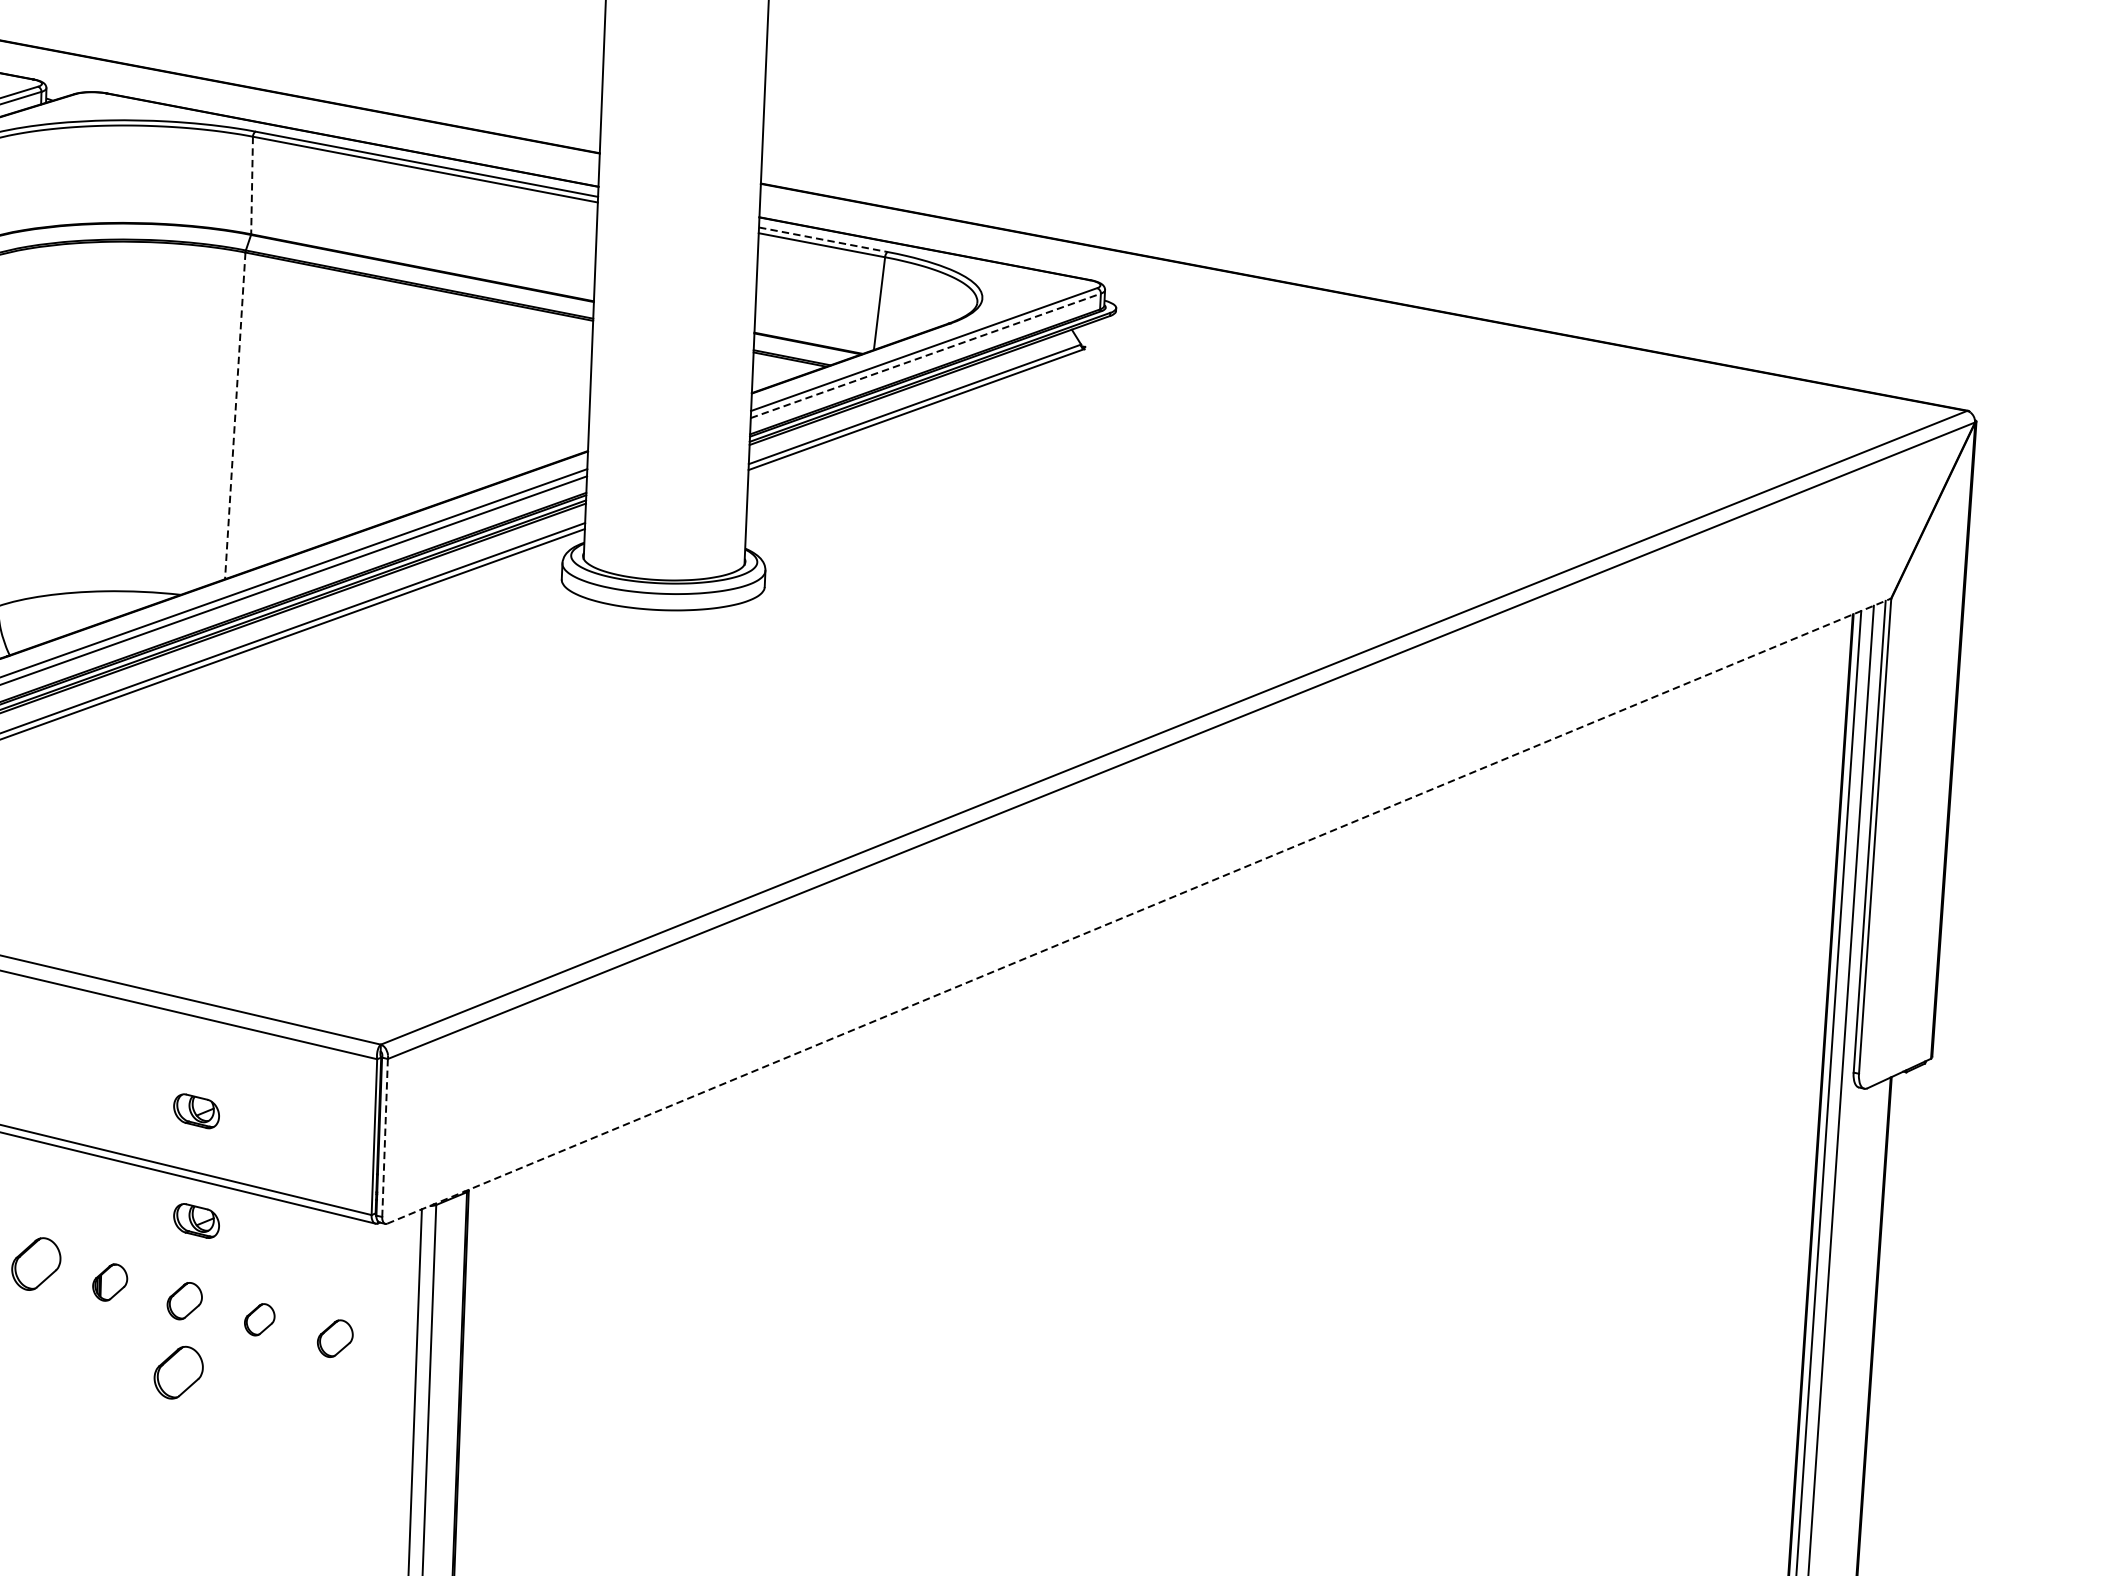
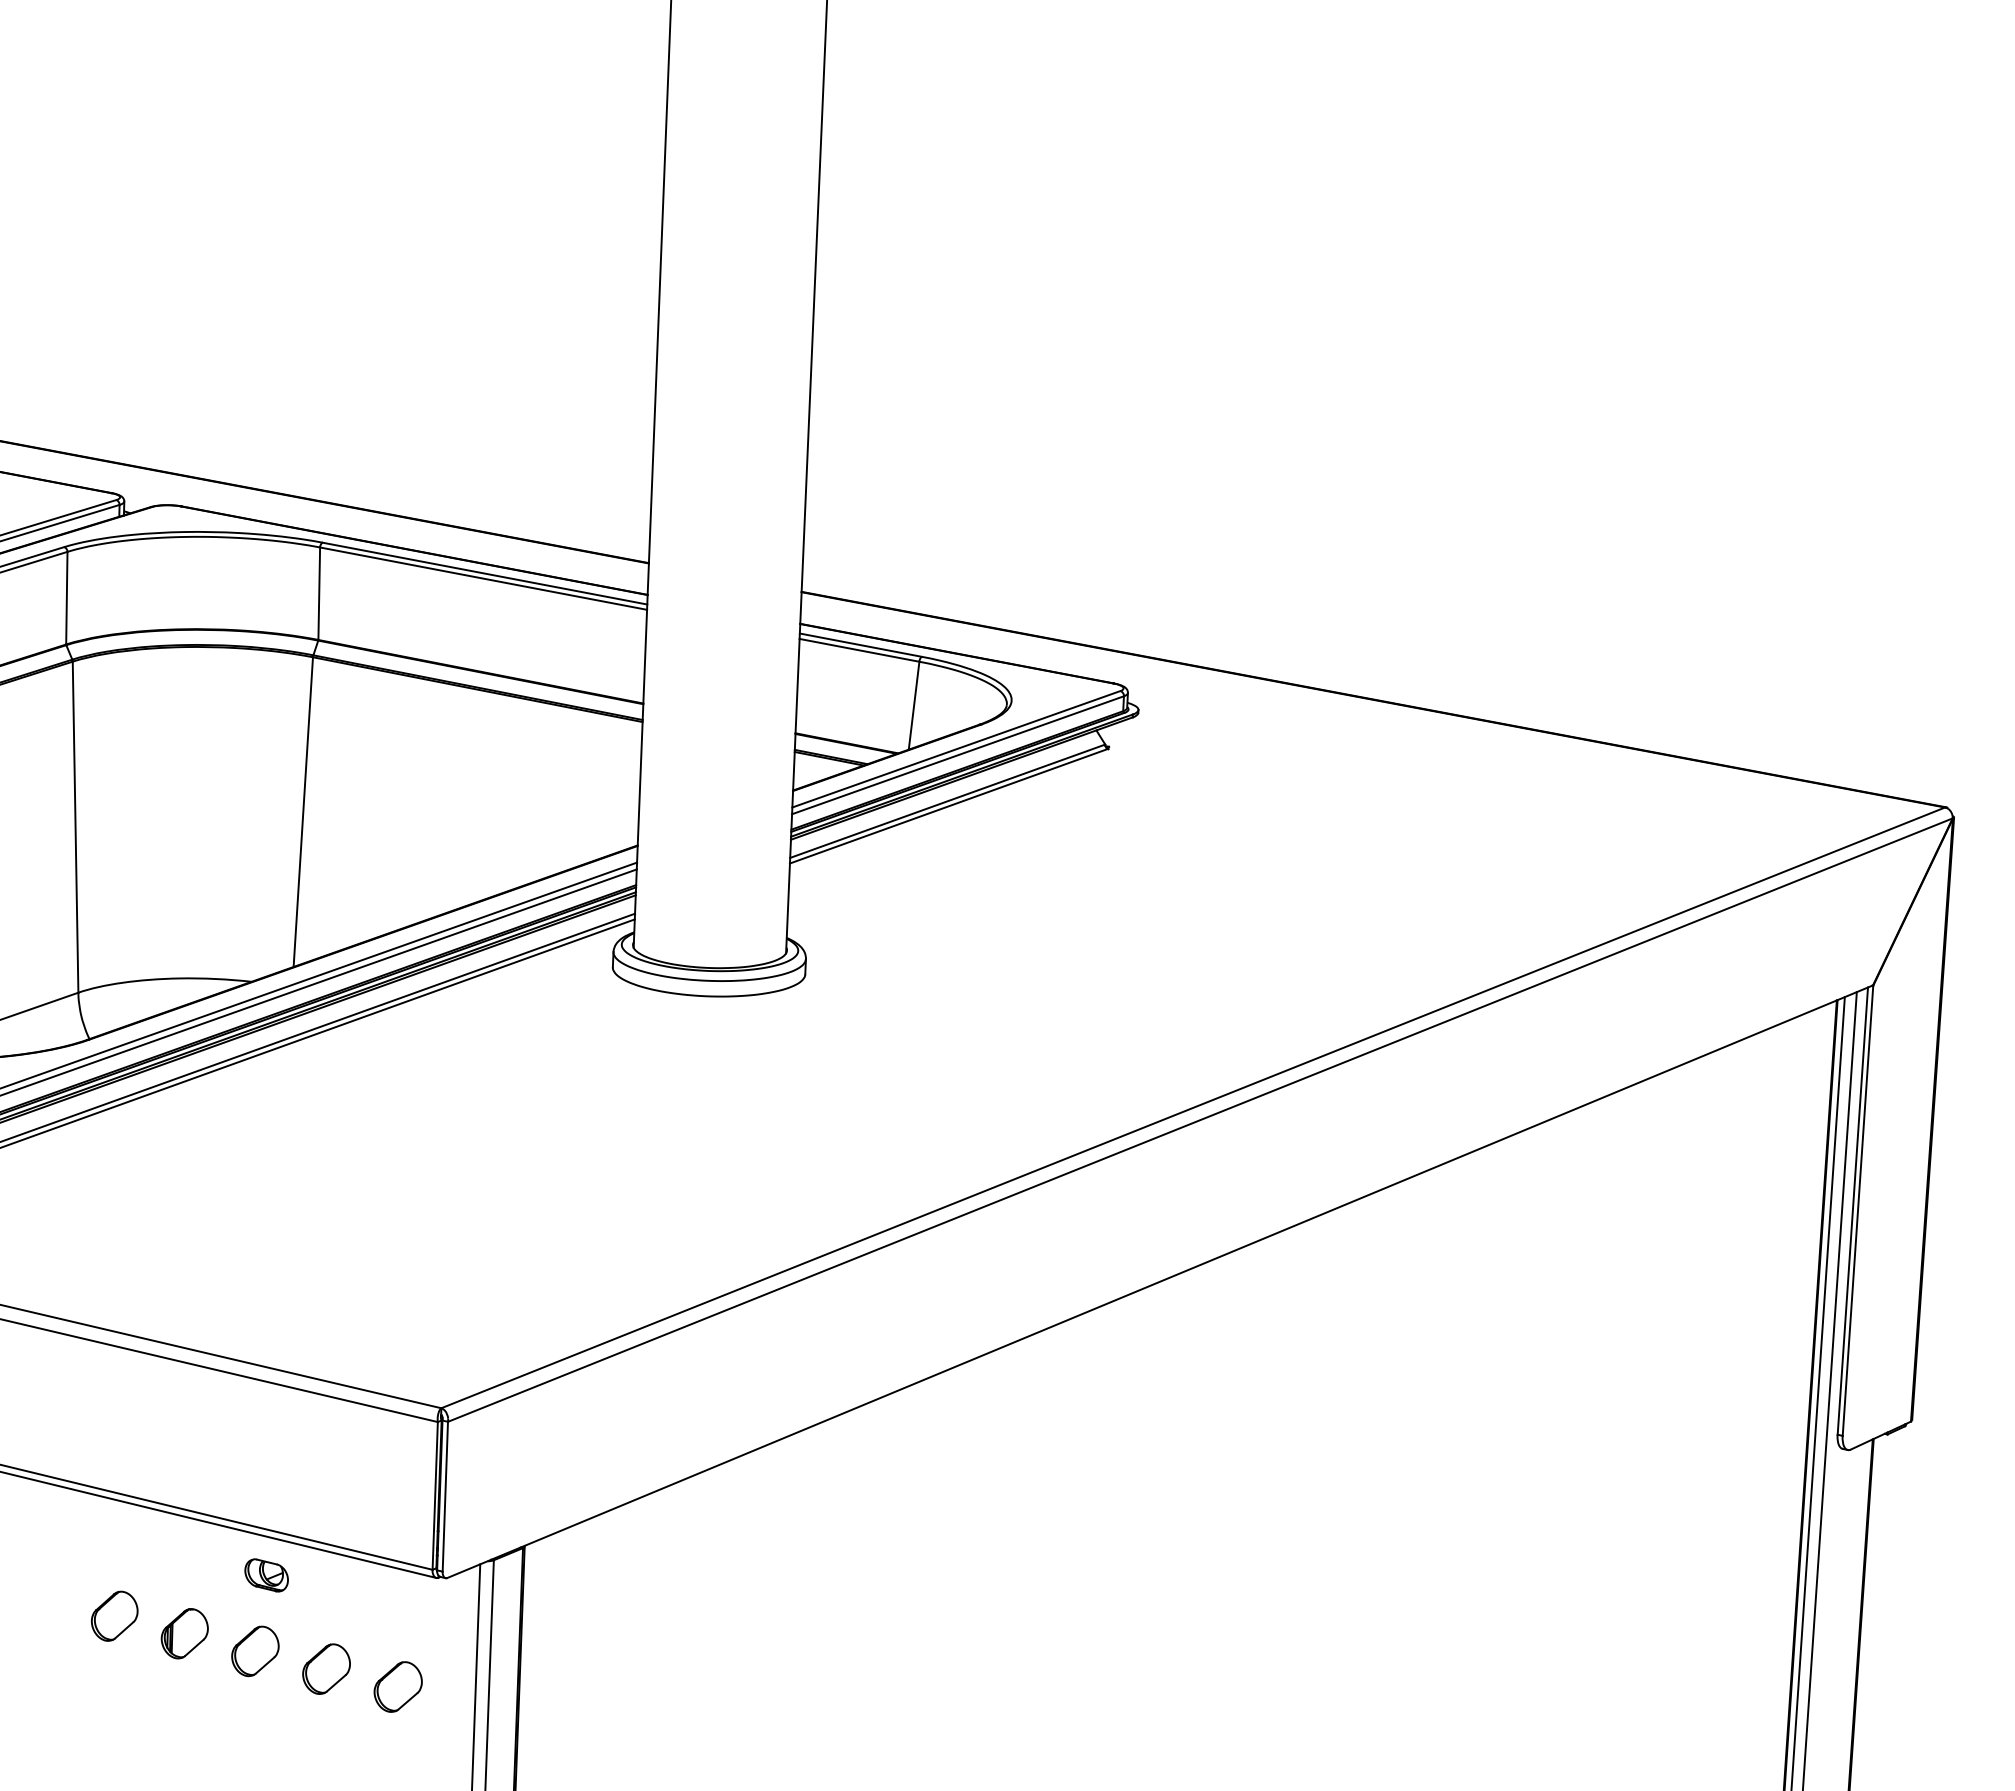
line: (252, 186) -> (319, 594), dashed -> solid
line: (824, 240) -> (861, 645), dashed -> solid
line: (926, 356) -> (958, 755), dashed -> solid
line: (235, 416) -> (303, 812), dashed -> solid
line: (1139, 910) -> (1160, 1281), dashed -> solid
part: (196, 1111) -> (266, 1471), removed
line: (385, 1137) -> (445, 1496), dashed -> solid
part: (109, 1282) -> (184, 1633), size x1.43
part: (184, 1301) -> (255, 1651), size x1.43
part: (259, 1319) -> (326, 1668), size x1.67
part: (334, 1338) -> (397, 1686), size x1.43
part: (178, 1371) -> (249, 1718), removed

